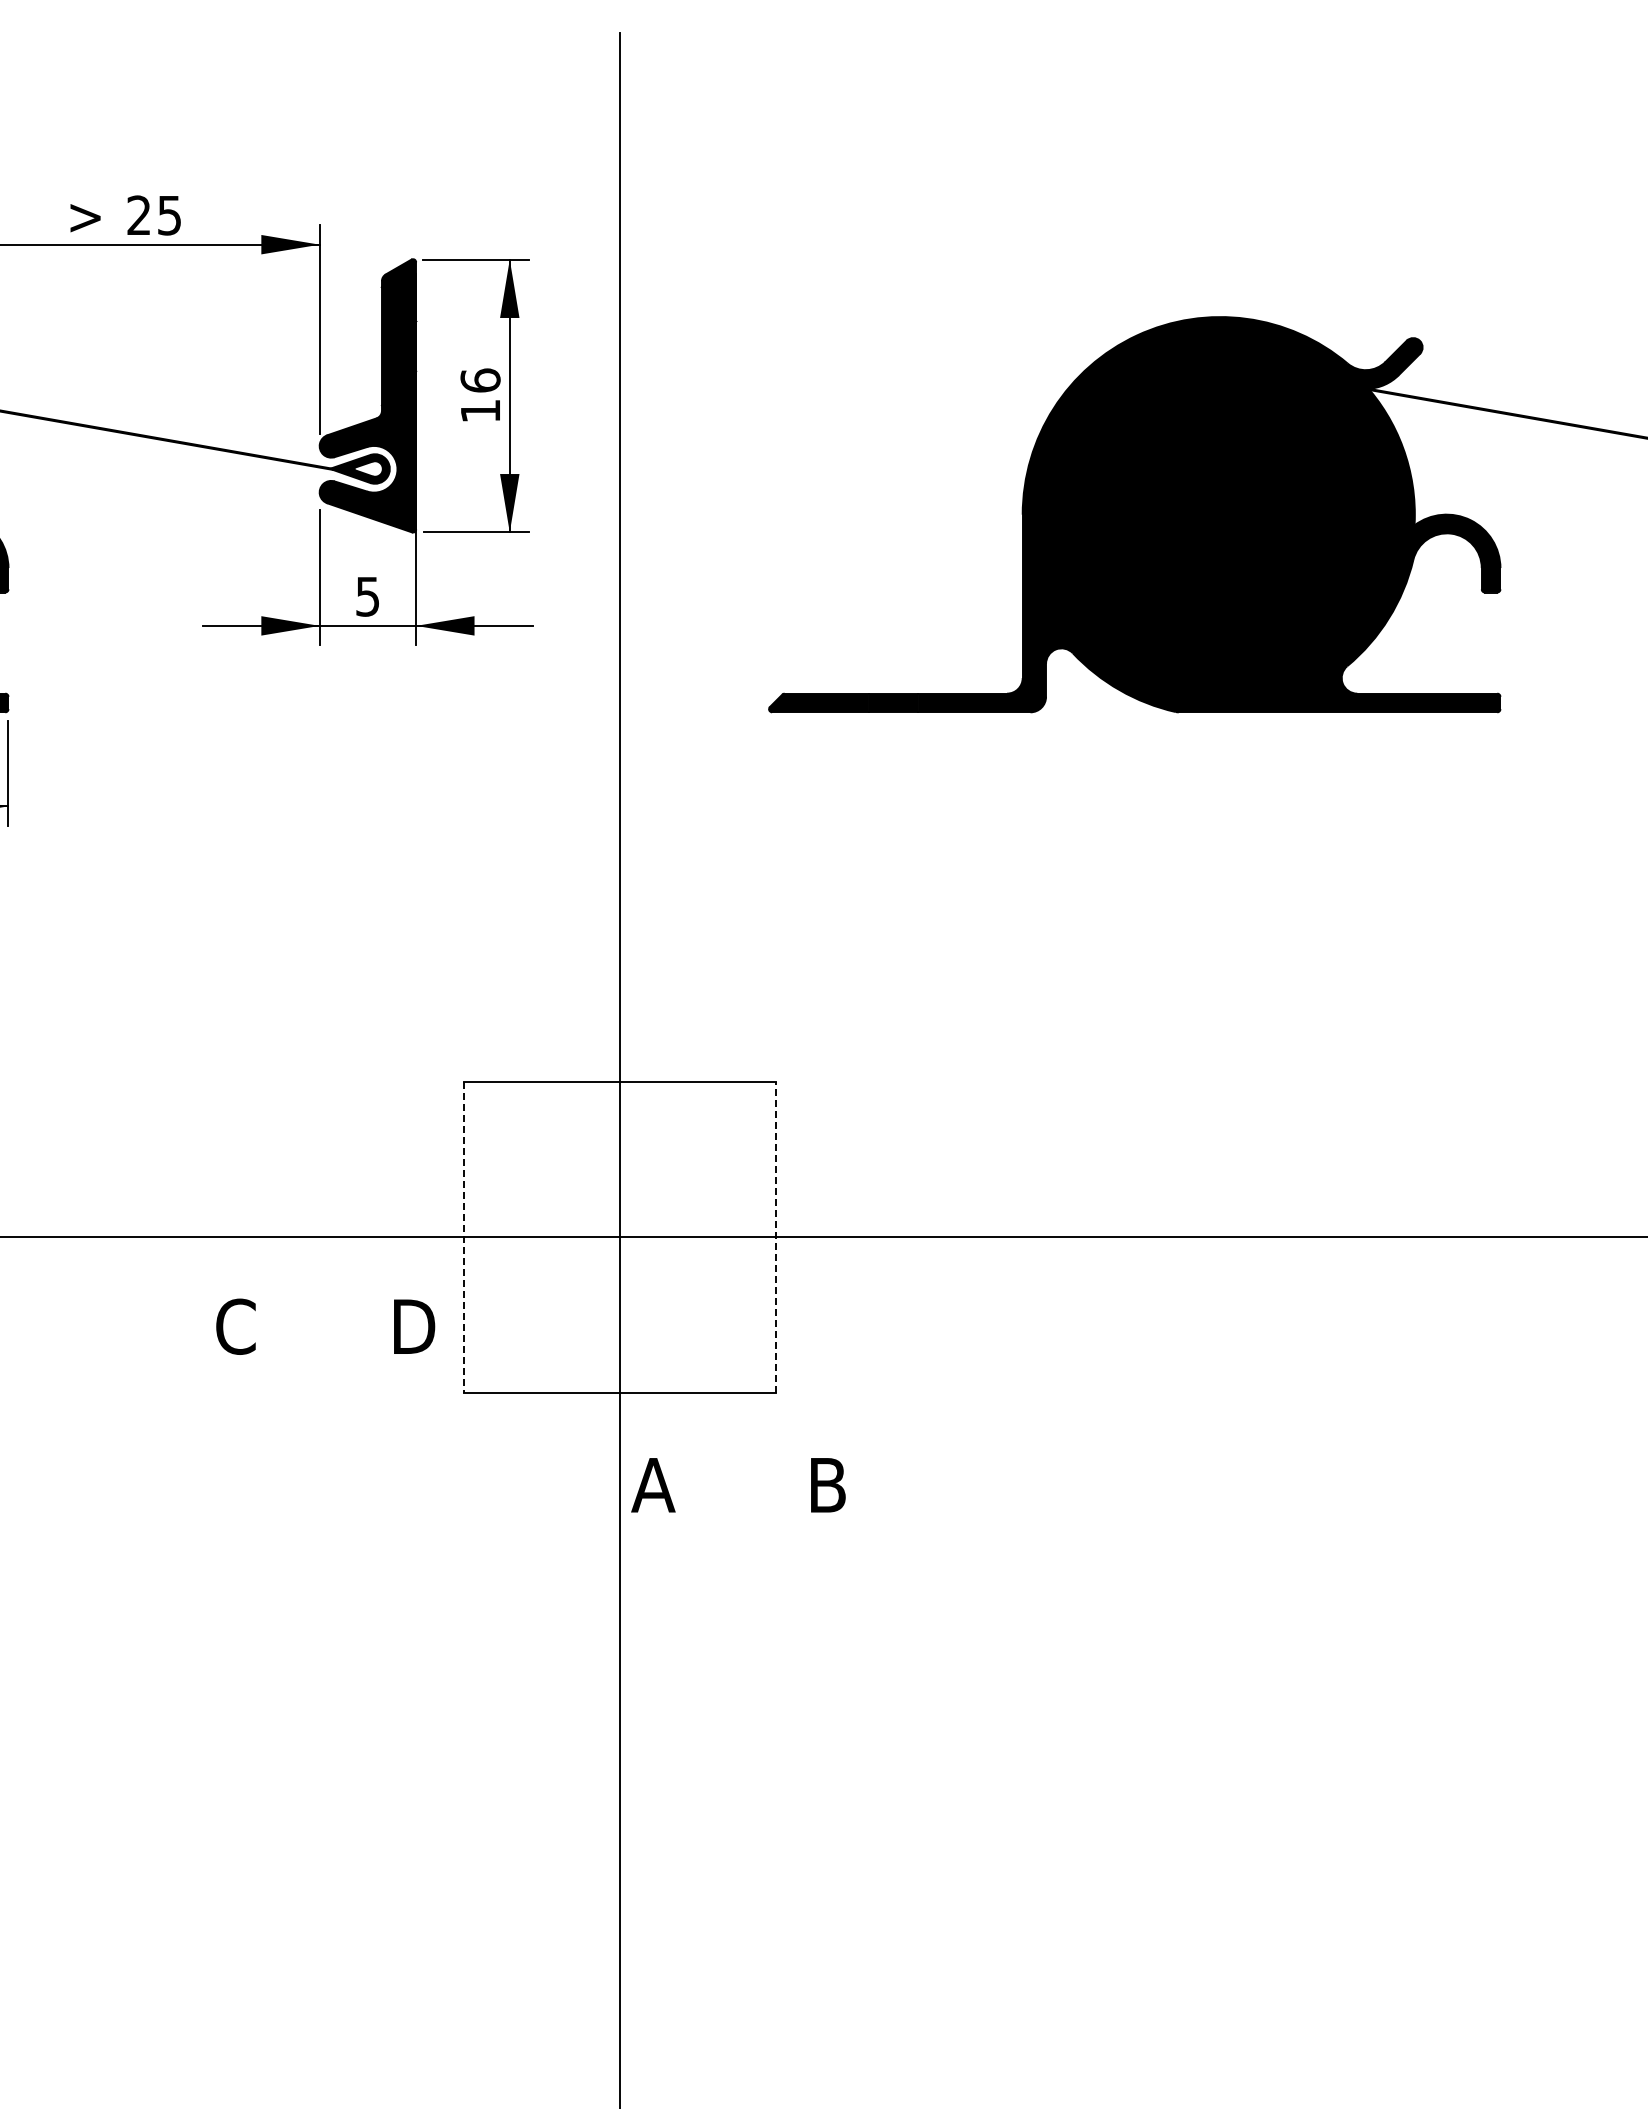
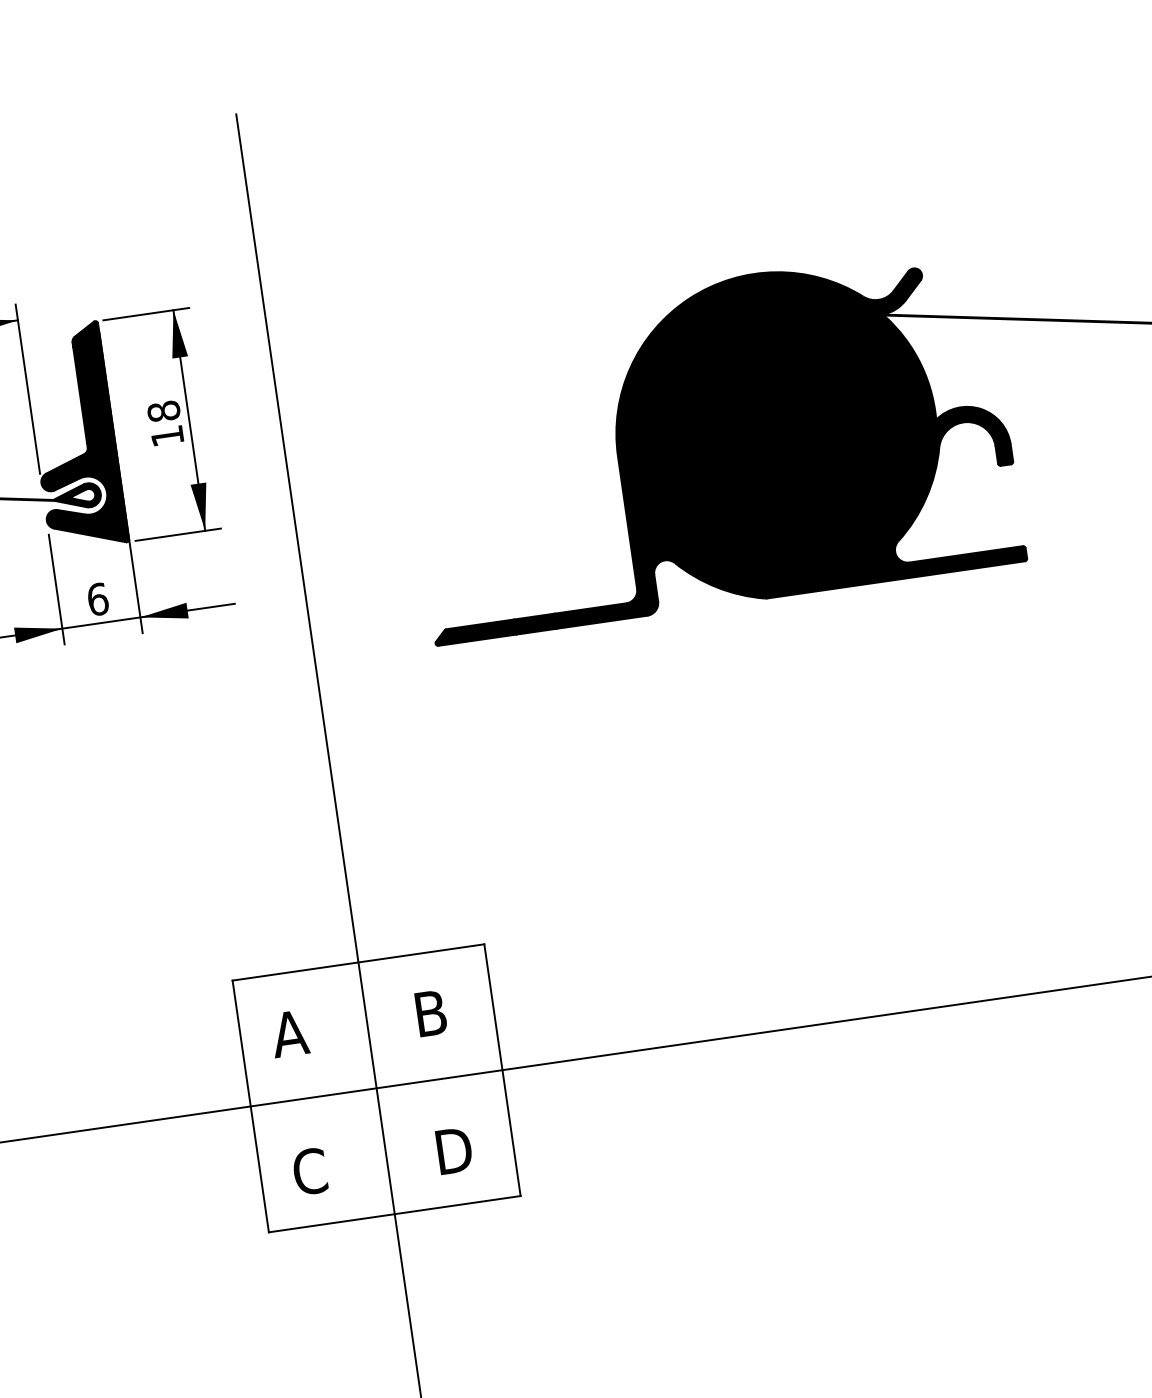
text: (480, 380) -> (163, 411), 16 -> 18
text: (368, 596) -> (98, 599), 5 -> 6
line: (464, 1237) -> (250, 1106), dashed -> solid
line: (775, 1237) -> (502, 1070), dashed -> solid
text: (325, 1326) -> (382, 1160), moved
text: (738, 1485) -> (358, 1024), moved

